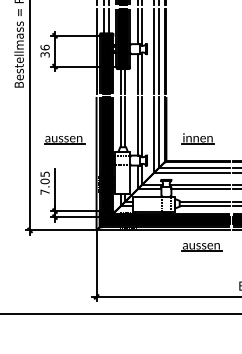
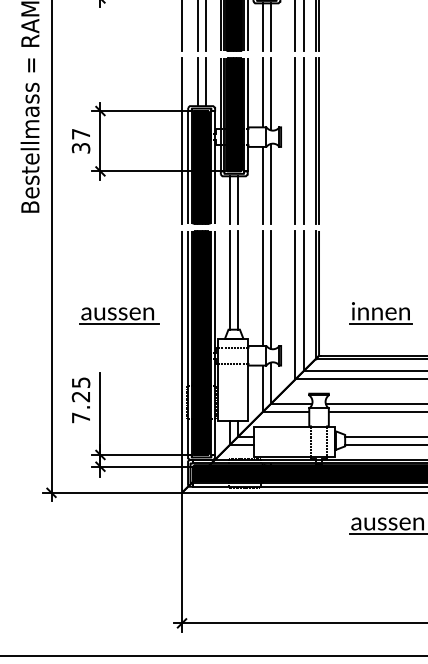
text: (44, 47) -> (79, 133), 36 -> 37
text: (44, 181) -> (79, 396), 7.05 -> 7.25

